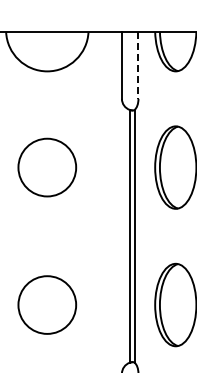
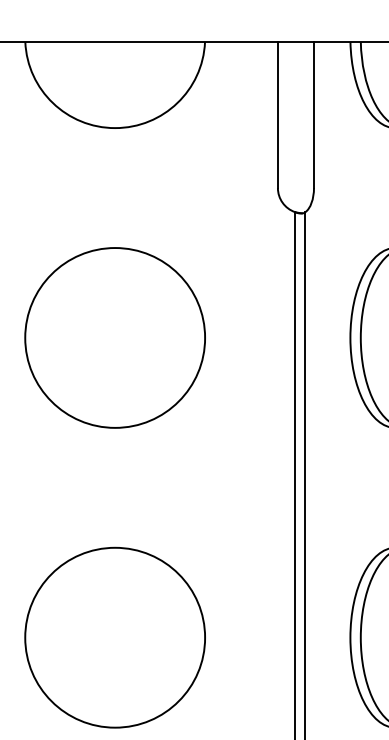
line: (138, 65) -> (314, 115), dashed -> solid
circle: (47, 167) -> (115, 337), size x1.43
circle: (47, 304) -> (115, 636), size x1.43

